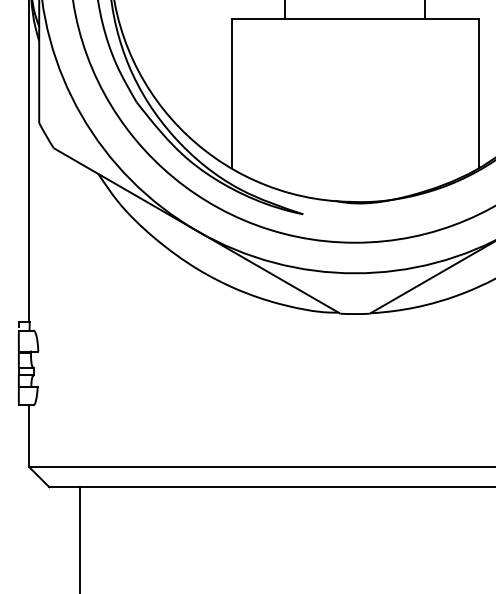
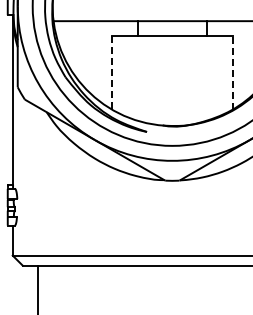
line: (230, 92) -> (111, 72), solid -> dashed
line: (477, 92) -> (232, 72), solid -> dashed

